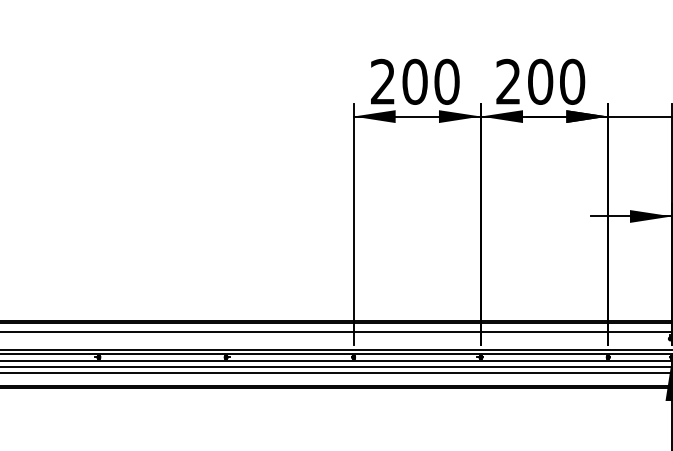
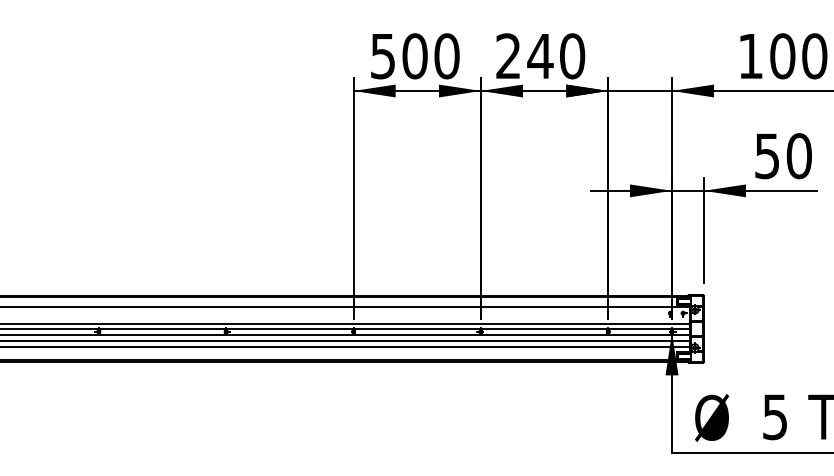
text: (382, 82) -> (382, 56), 200 -> 500
text: (540, 82) -> (540, 56), 200 -> 240

